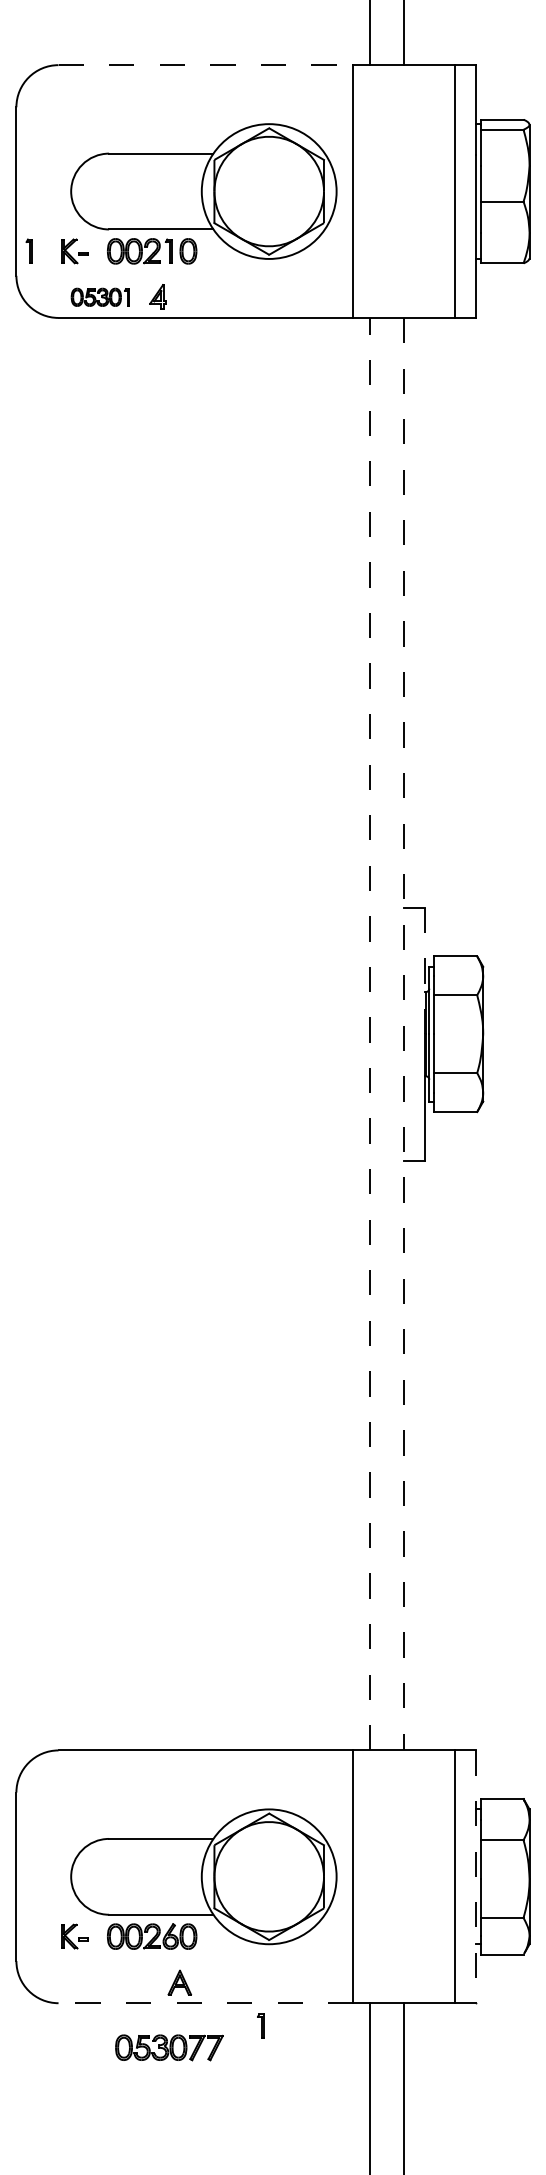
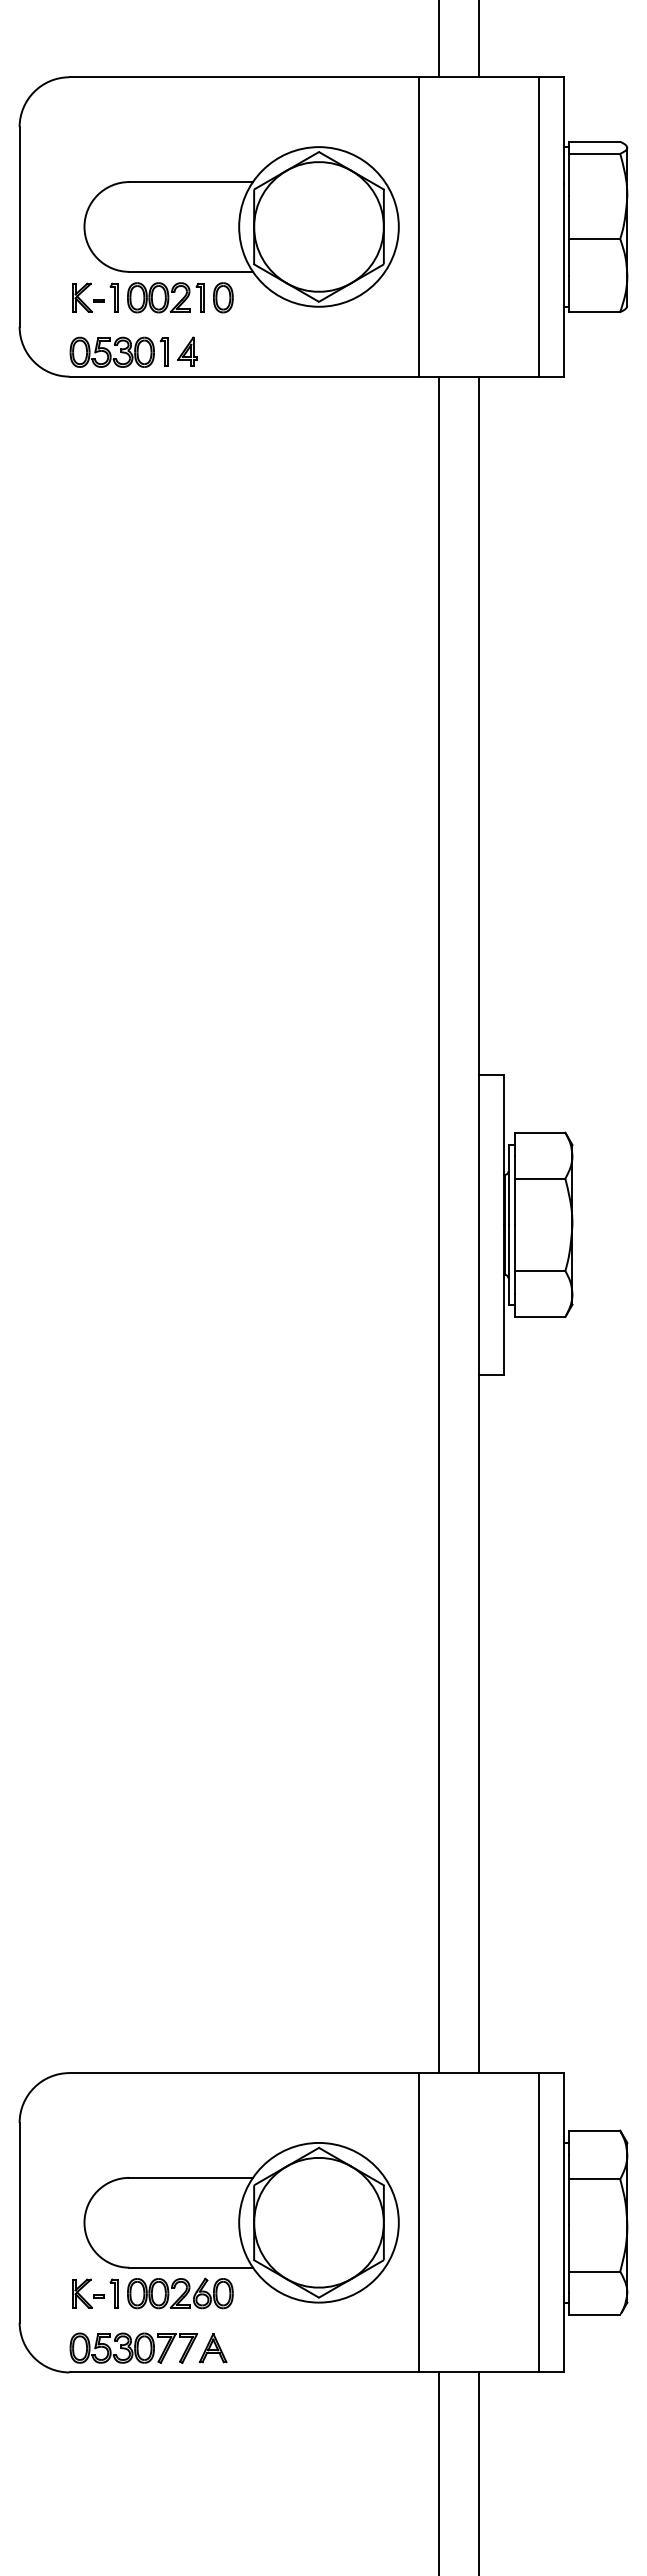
line: (206, 65) -> (244, 77), dashed -> solid
part: (28, 251) -> (113, 297), moved
part: (99, 296) -> (118, 351), size x1.43
line: (424, 971) -> (503, 1150), dashed -> solid
line: (370, 1033) -> (438, 1224), dashed -> solid
line: (403, 1034) -> (478, 1225), dashed -> solid
line: (475, 1876) -> (563, 2222), dashed -> solid
line: (206, 2003) -> (244, 2372), dashed -> solid
part: (260, 2026) -> (113, 2293), moved
part: (169, 2047) -> (133, 2347), moved

